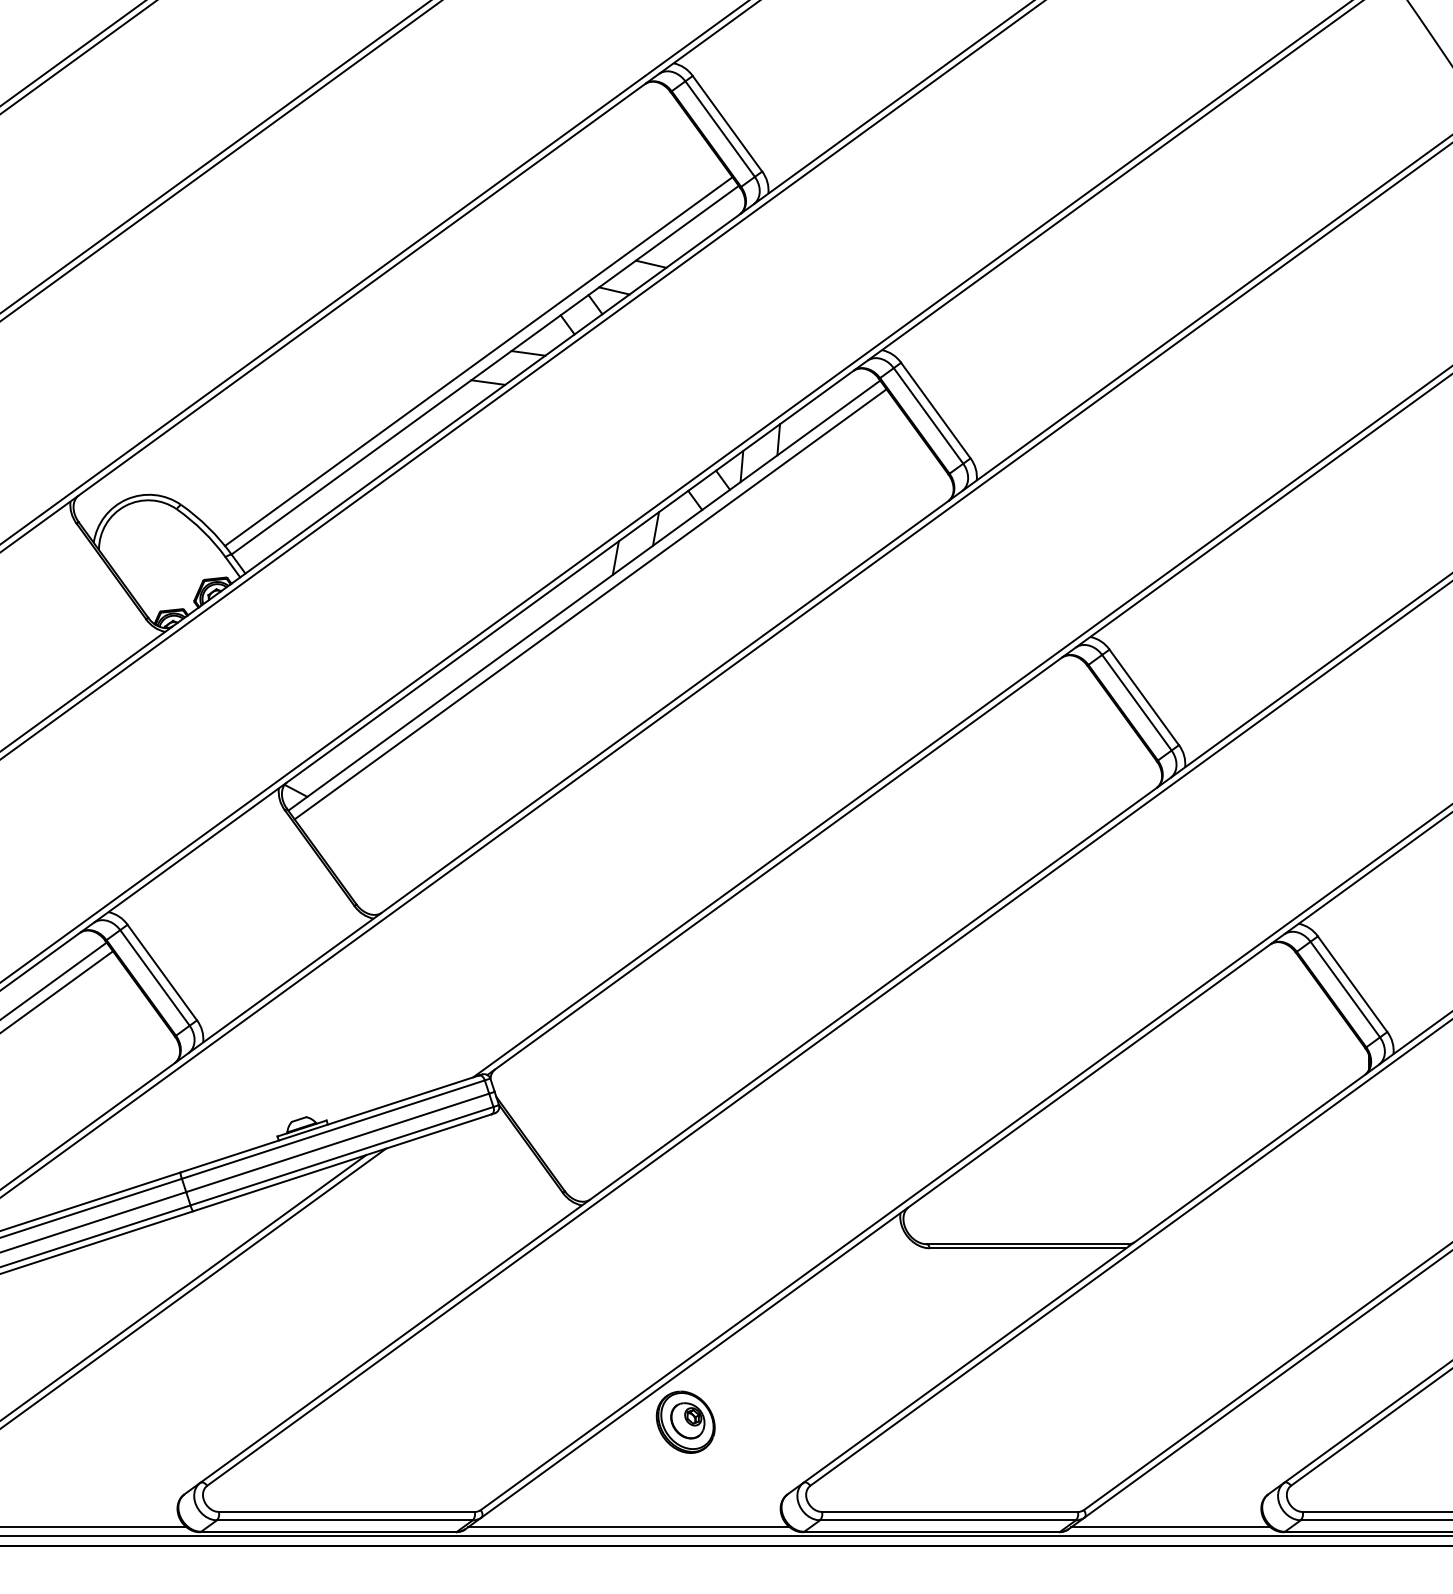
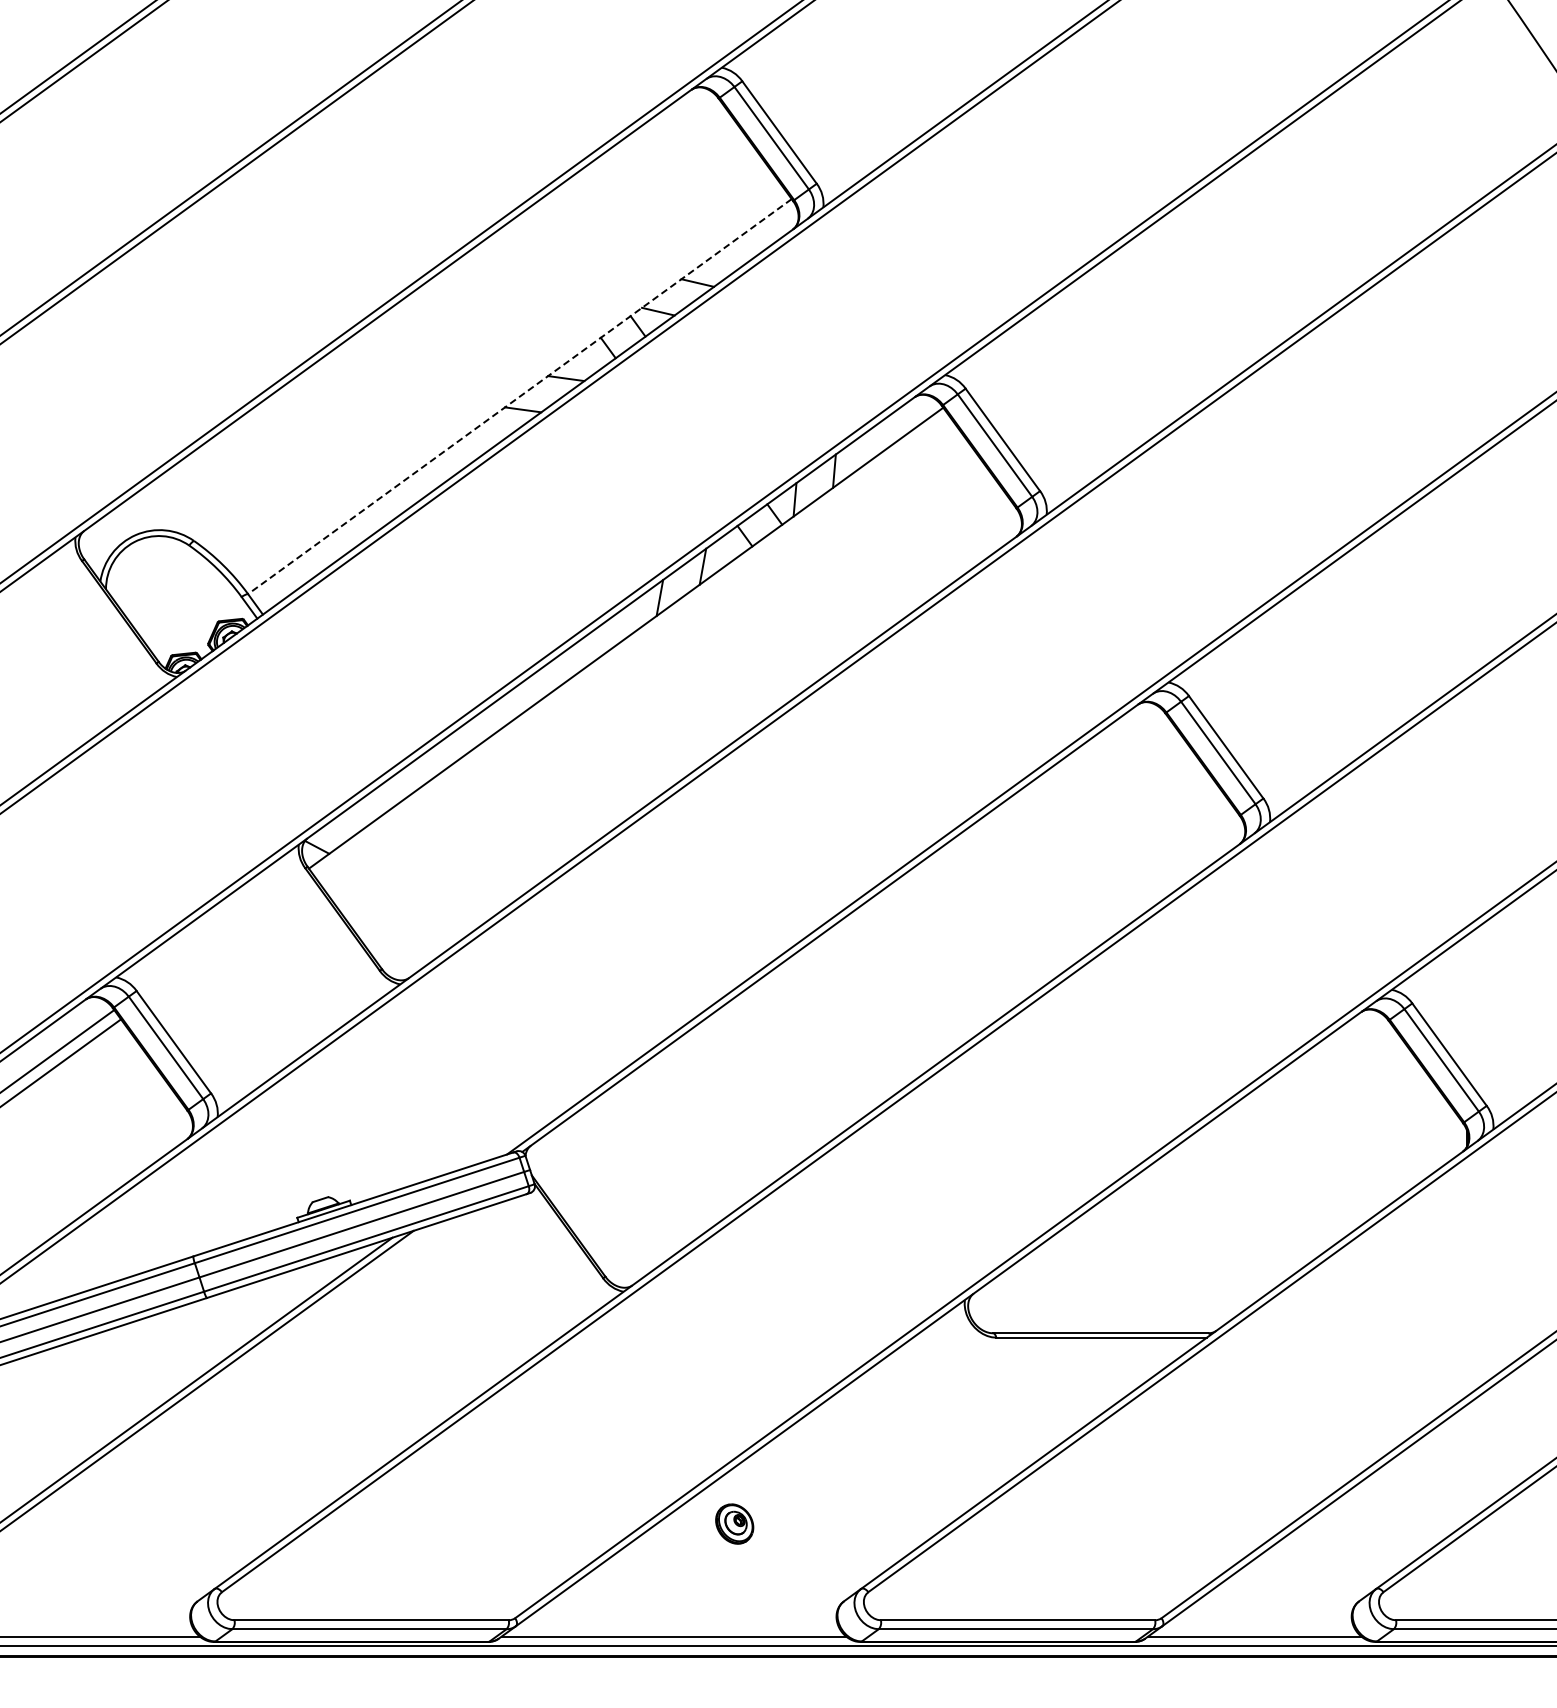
line: (478, 360) -> (512, 386), removed
line: (484, 370) -> (519, 396), solid -> dashed
line: (590, 604) -> (632, 647), removed
part: (685, 1421) -> (734, 1523), size x0.6

